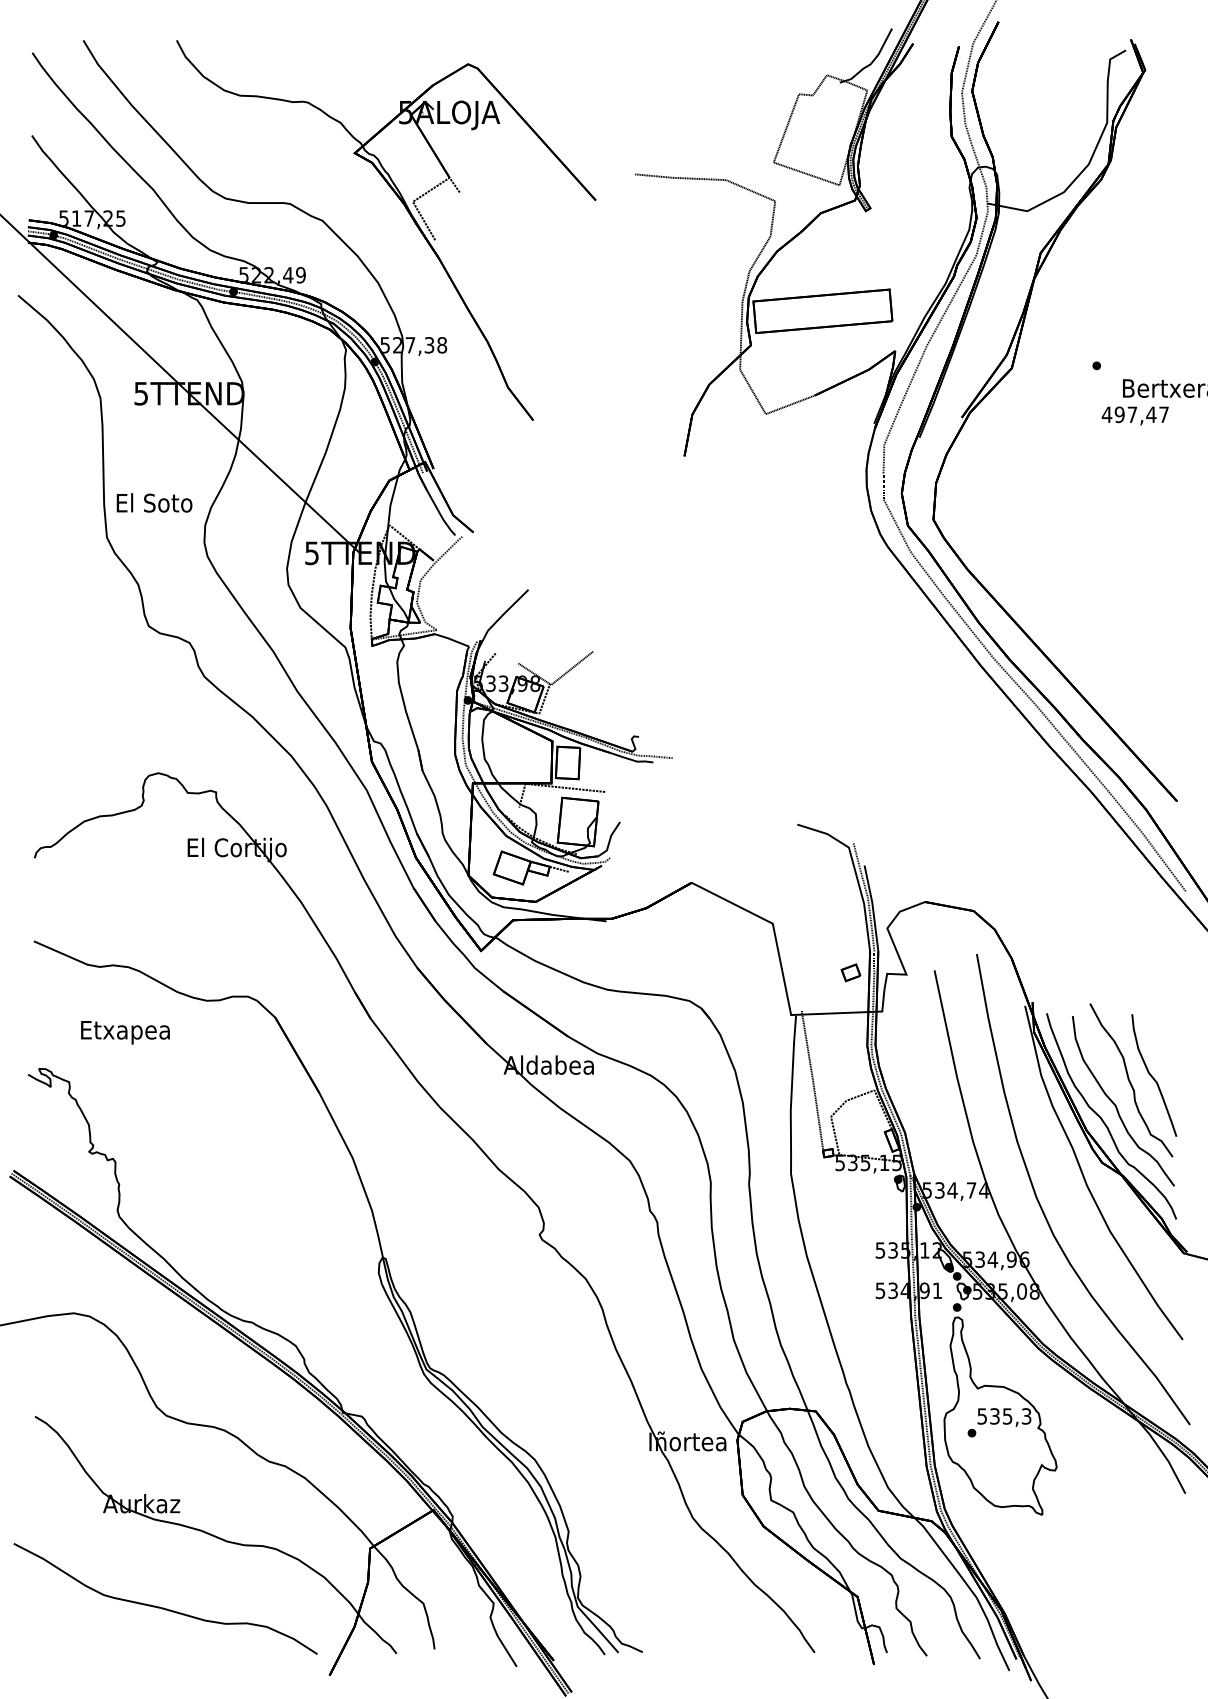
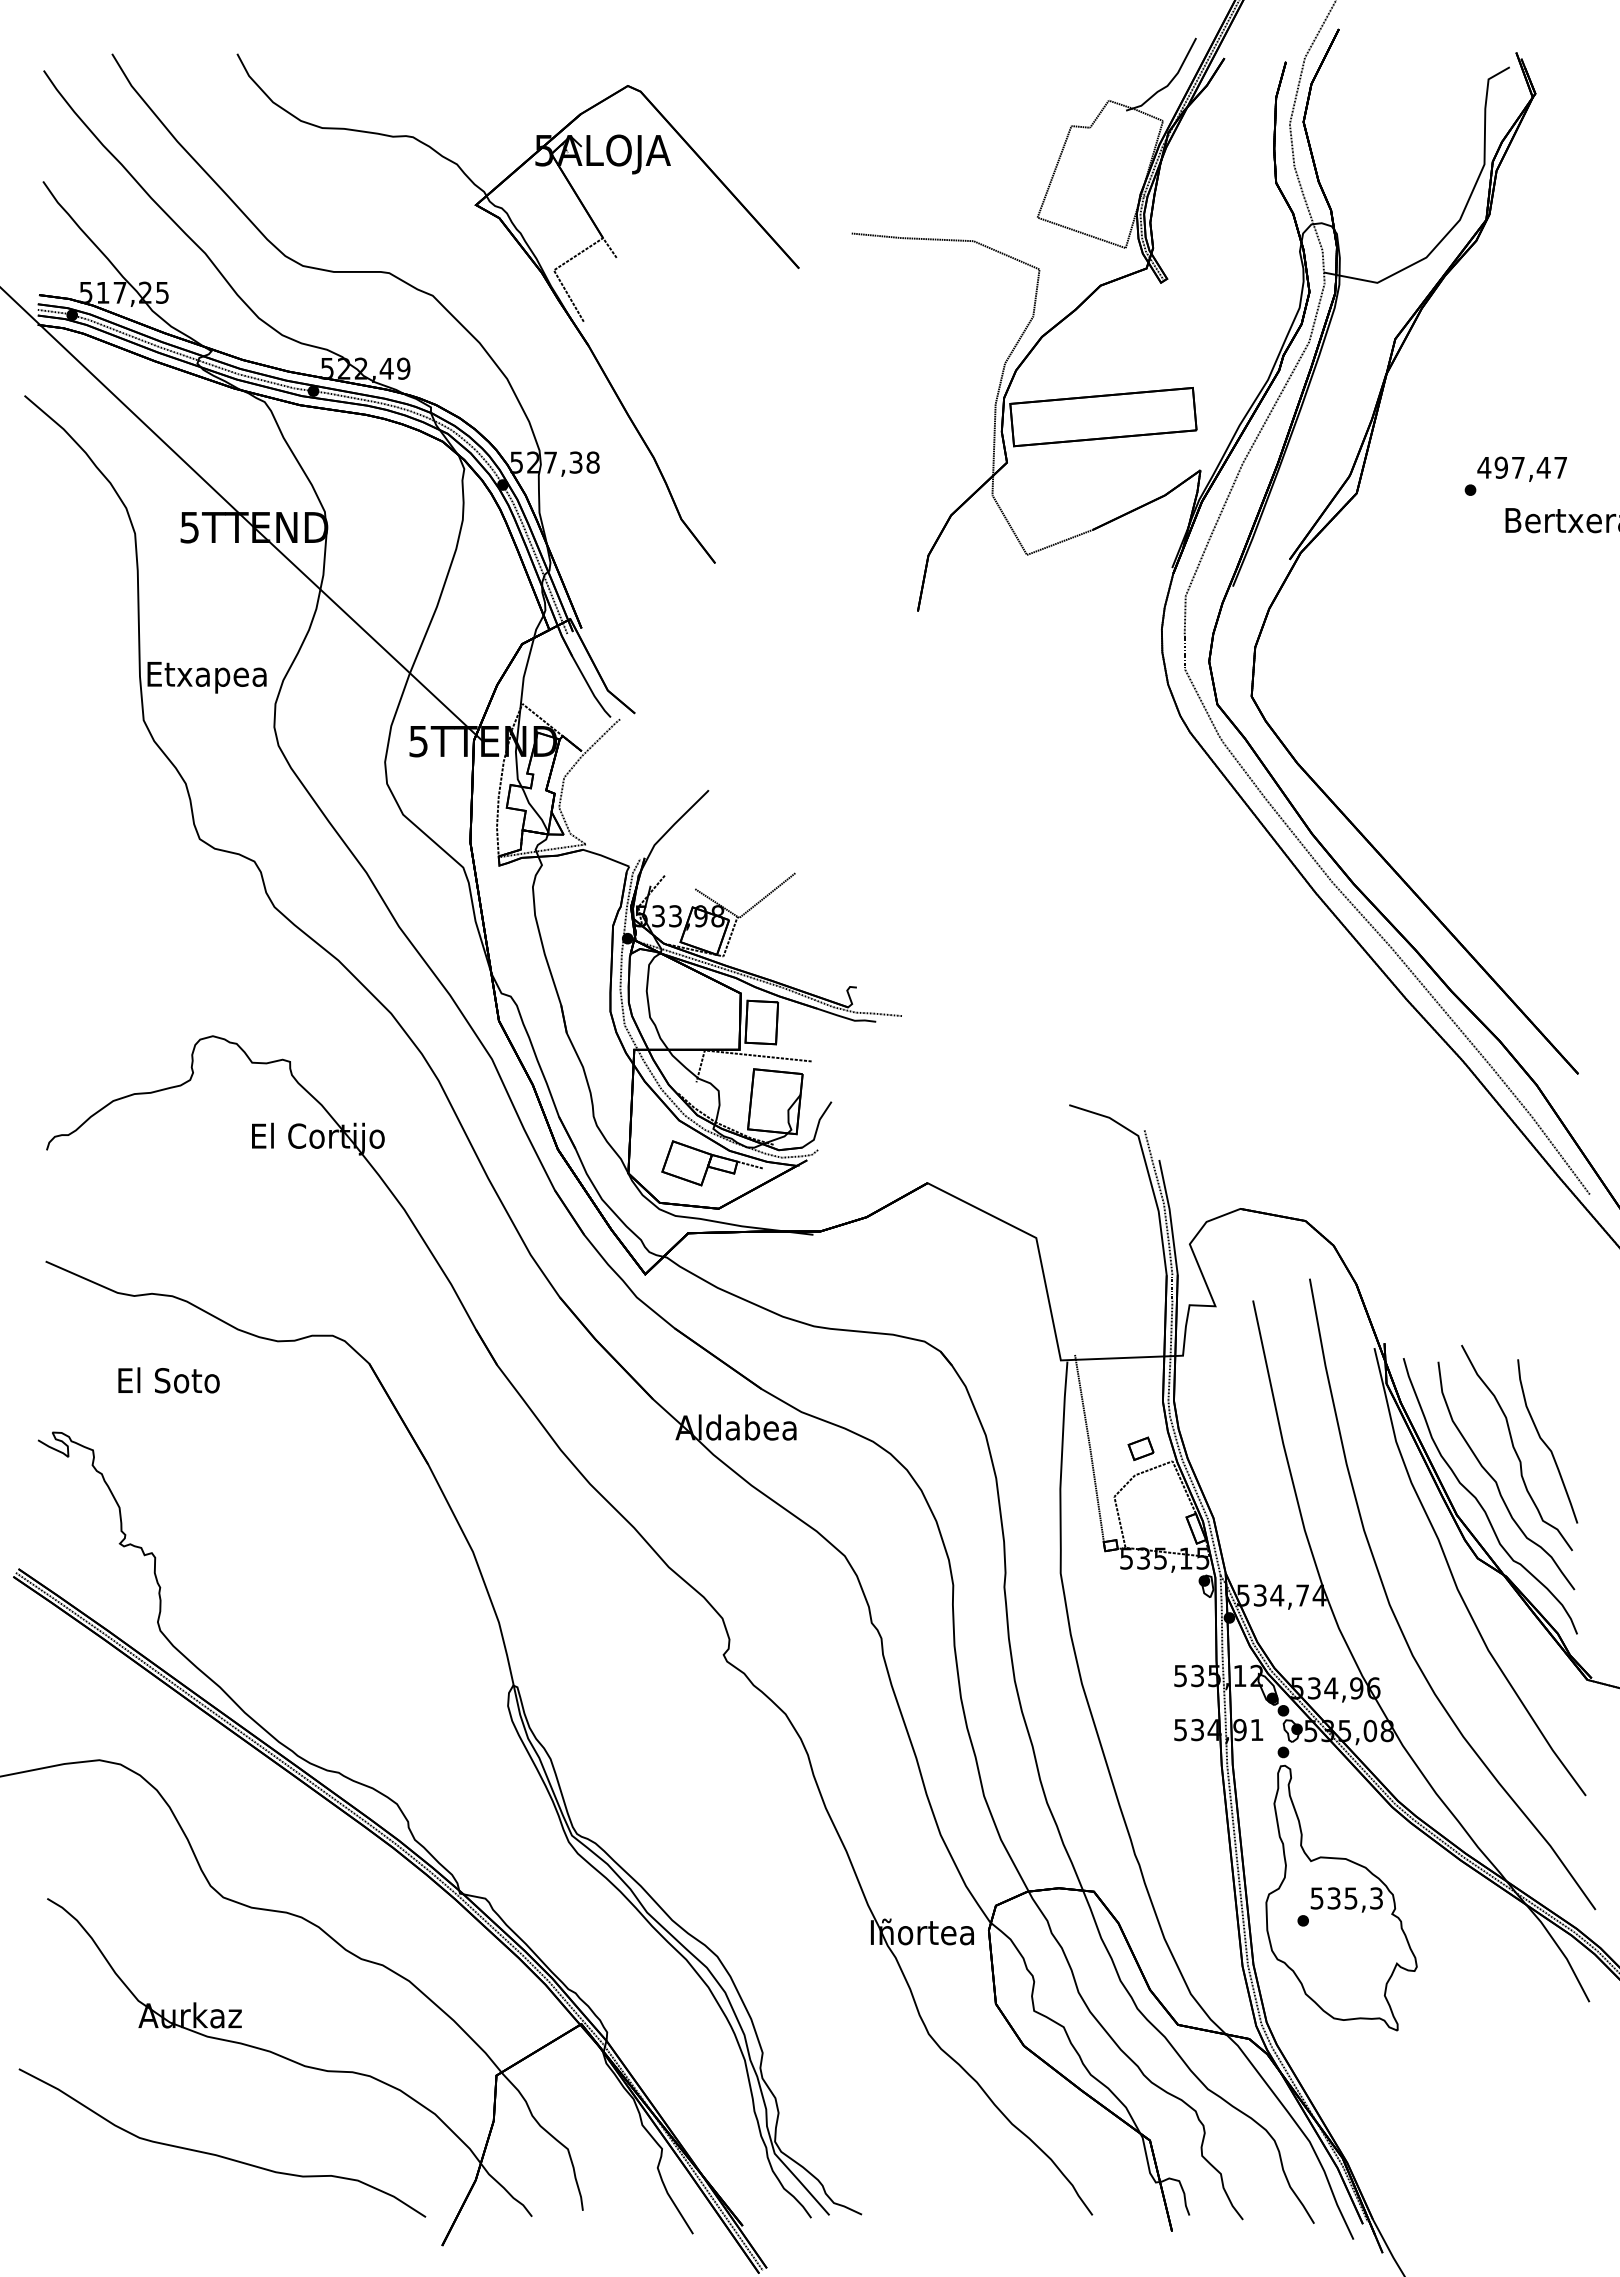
text: (1134, 415) -> (1521, 468), moved
text: (153, 504) -> (206, 676), El Soto -> Etxapea
part: (850, 972) -> (1140, 1448), moved
text: (125, 1032) -> (168, 1383), Etxapea -> El Soto

